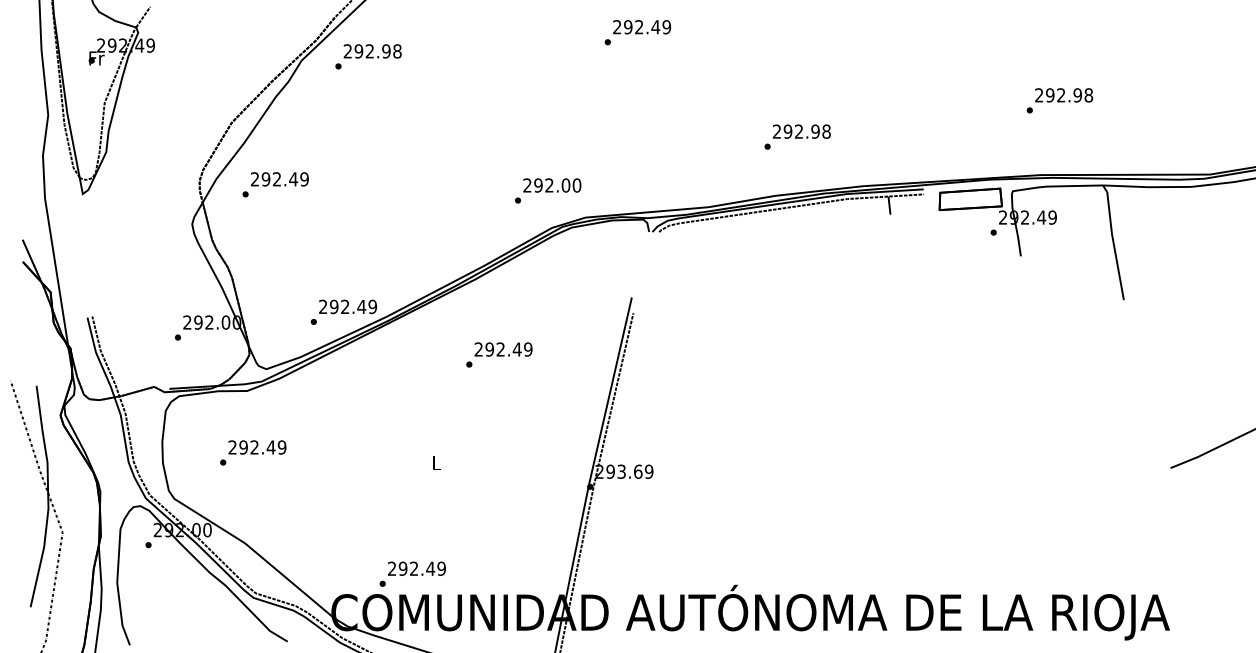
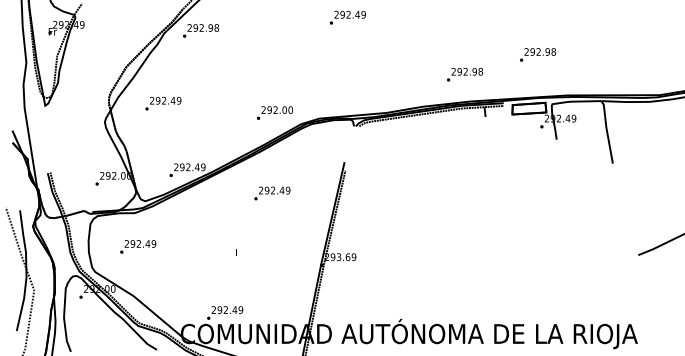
text: (1059, 99) -> (537, 54), moved
text: (798, 136) -> (465, 74), moved
text: (275, 184) -> (163, 103), moved
text: (547, 189) -> (274, 112), moved

